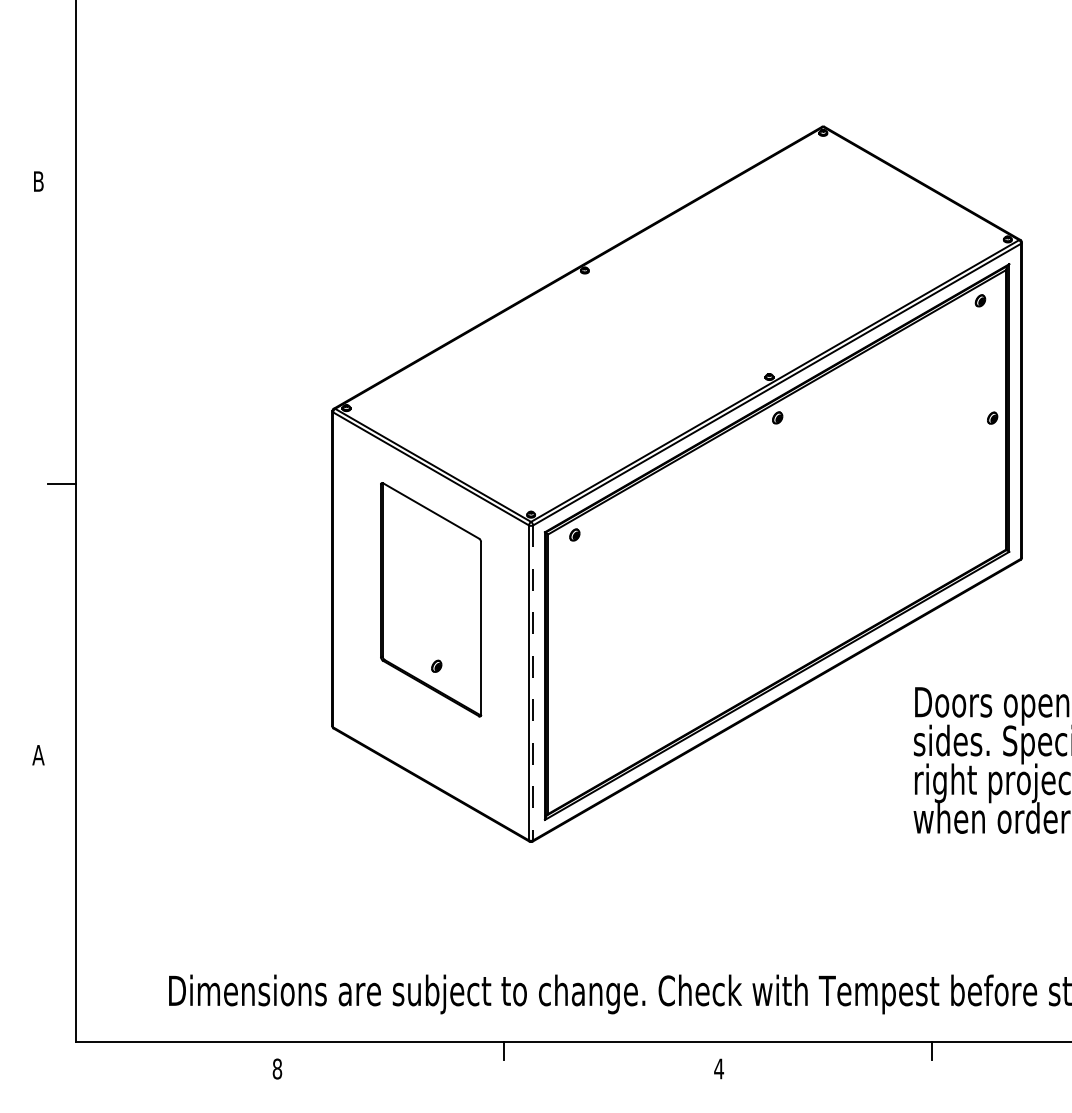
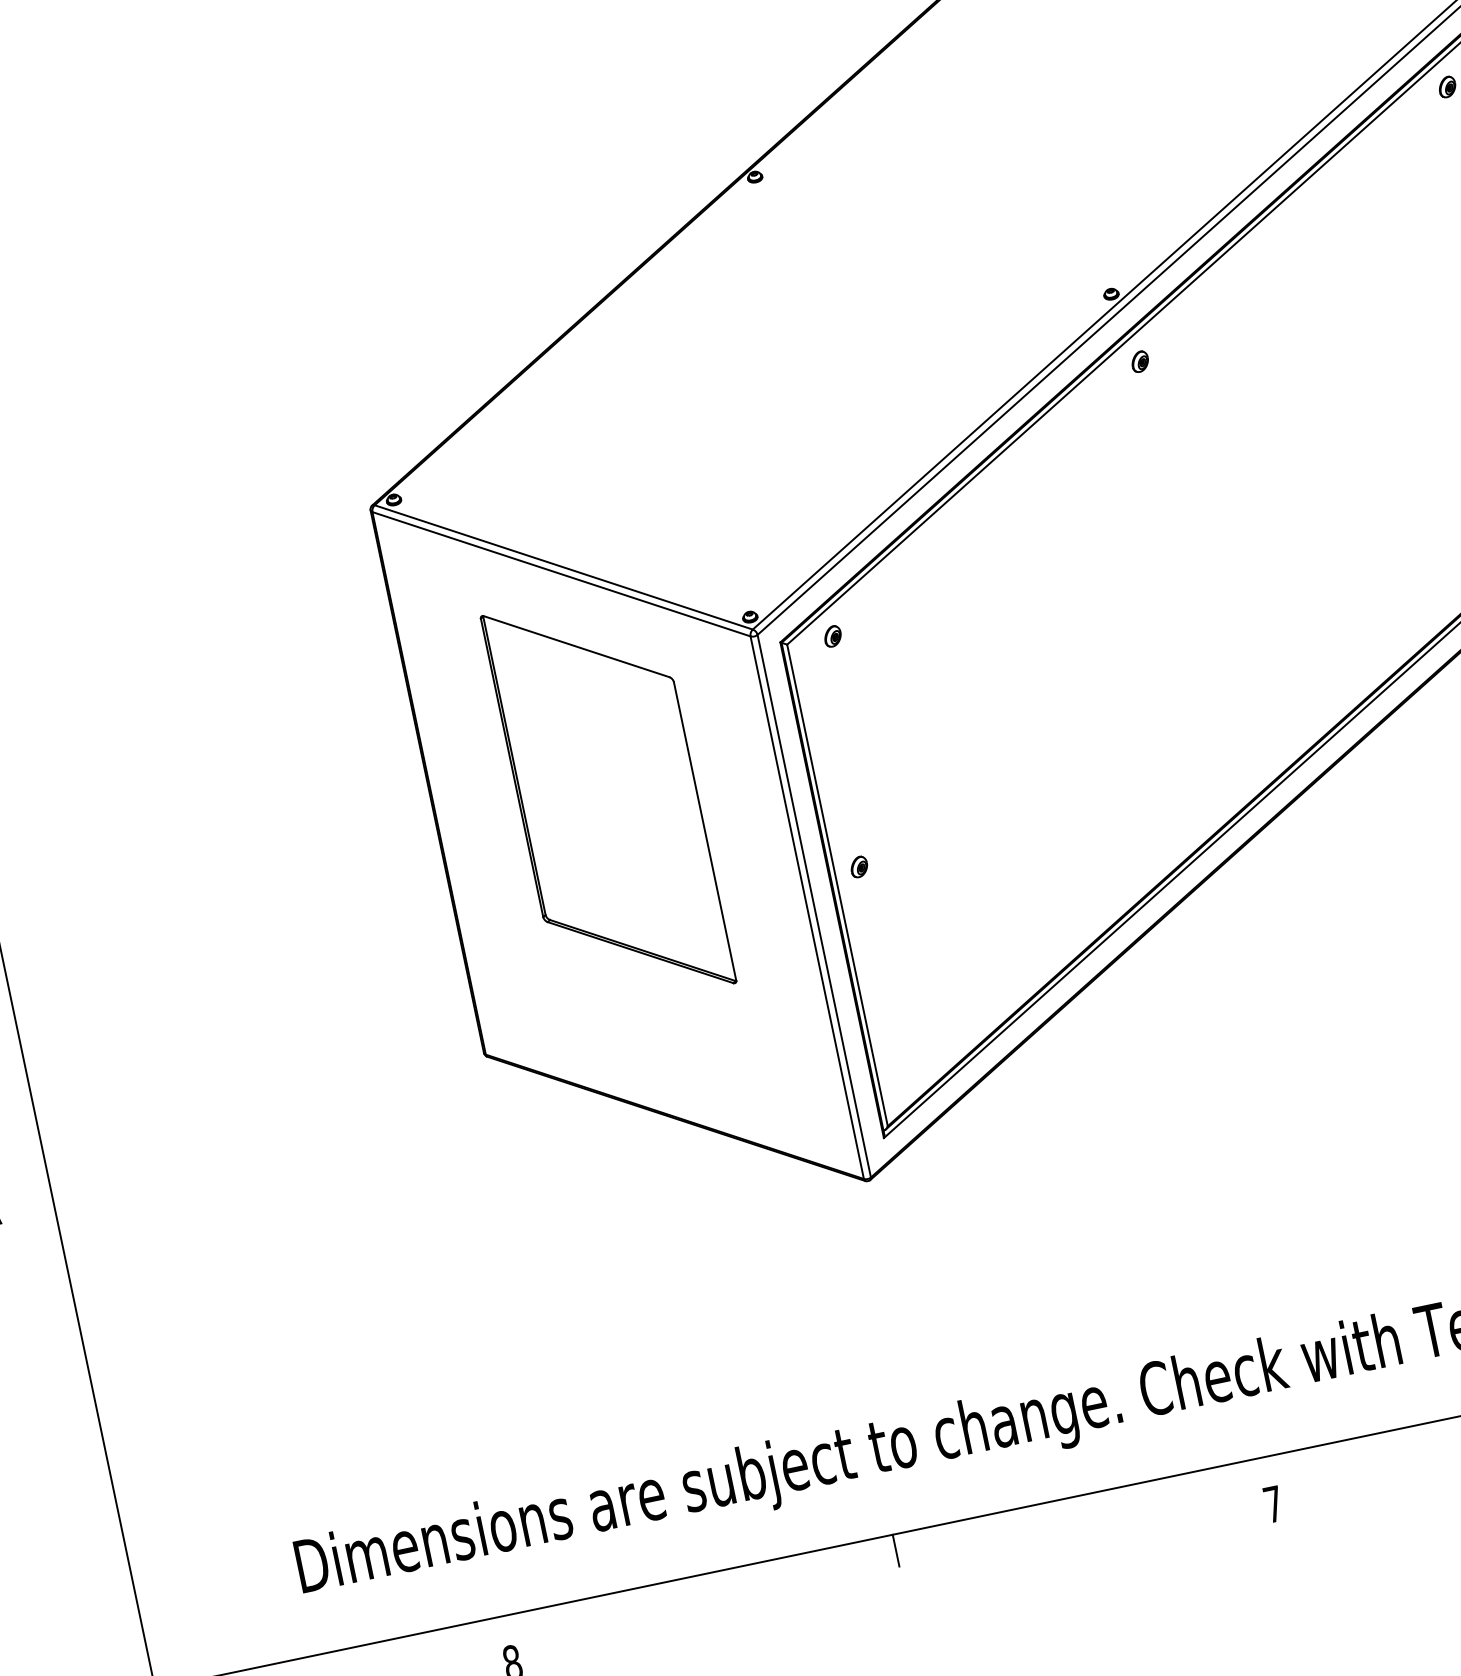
part: (436, 665) -> (858, 865), moved
line: (533, 683) -> (815, 907), dashed -> solid
text: (719, 1068) -> (1274, 1503), 4 -> 7

